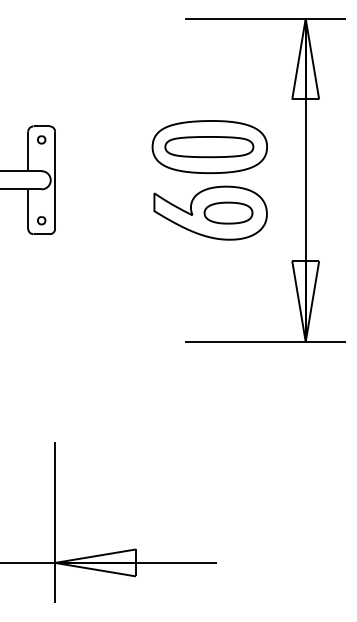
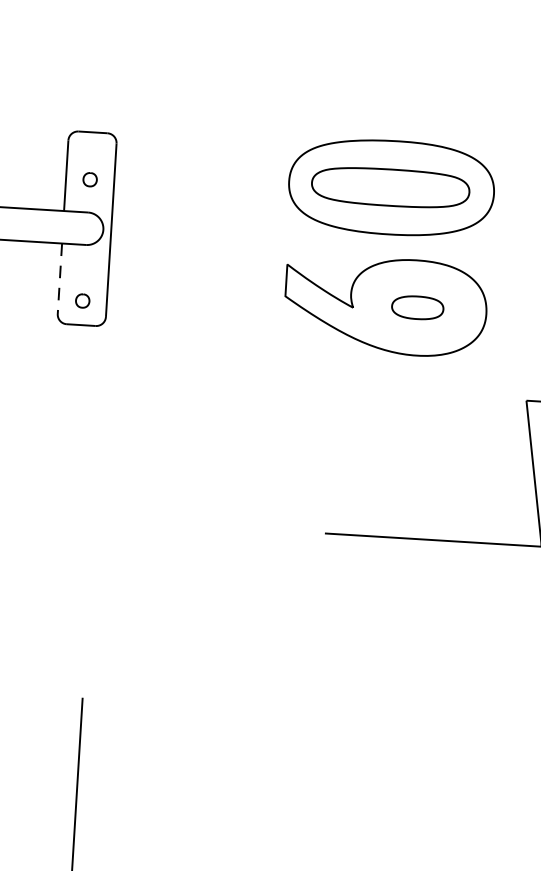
part: (41, 139) -> (89, 179), moved
line: (28, 209) -> (60, 279), solid -> dashed
part: (228, 212) -> (417, 306), size x0.6

